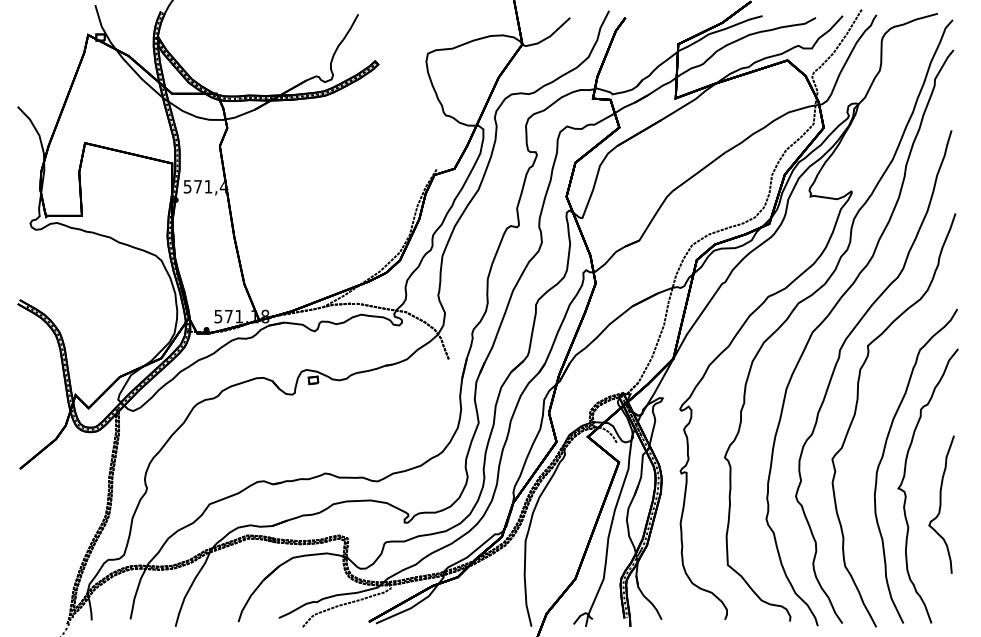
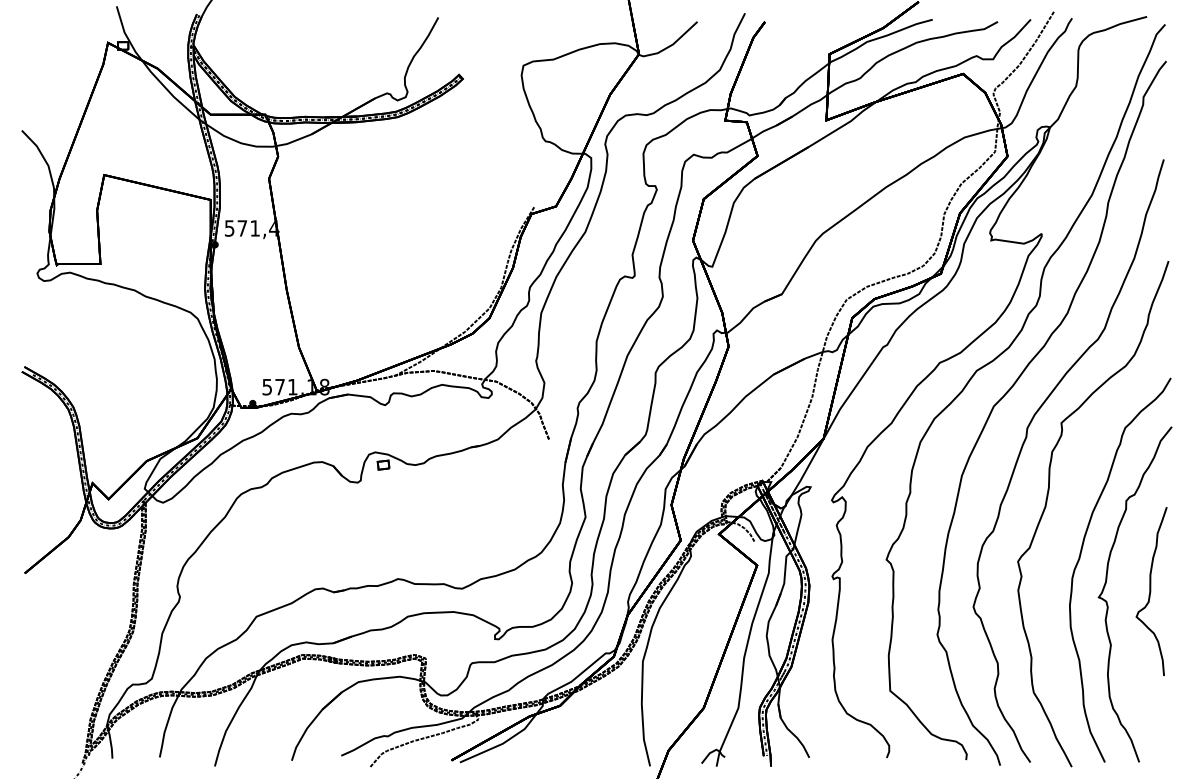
curve: (941, 504) -> (1151, 591), moved

